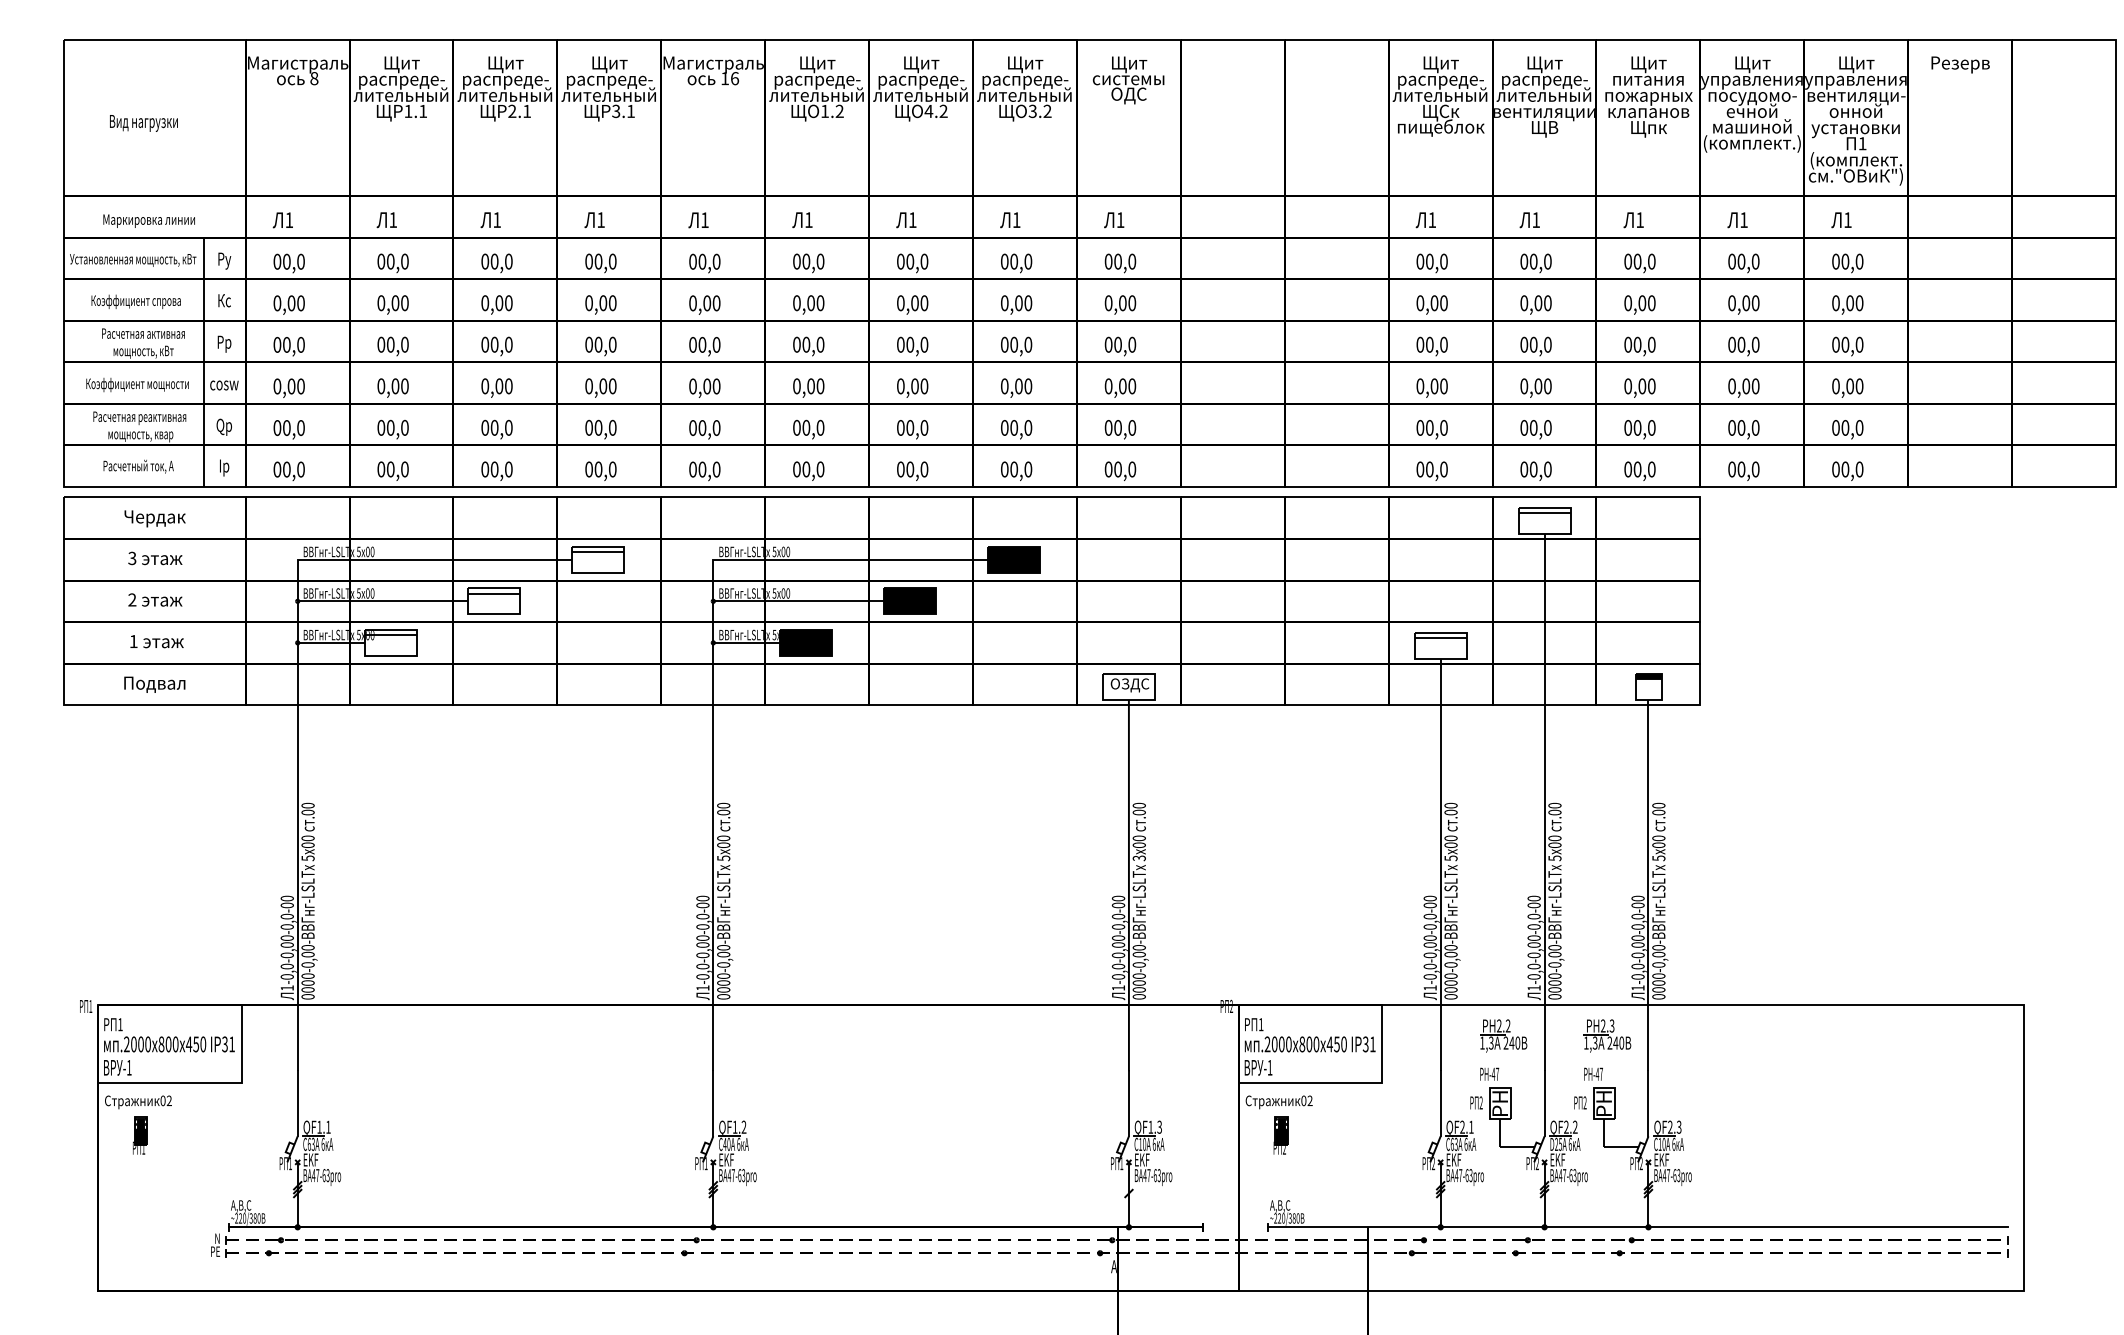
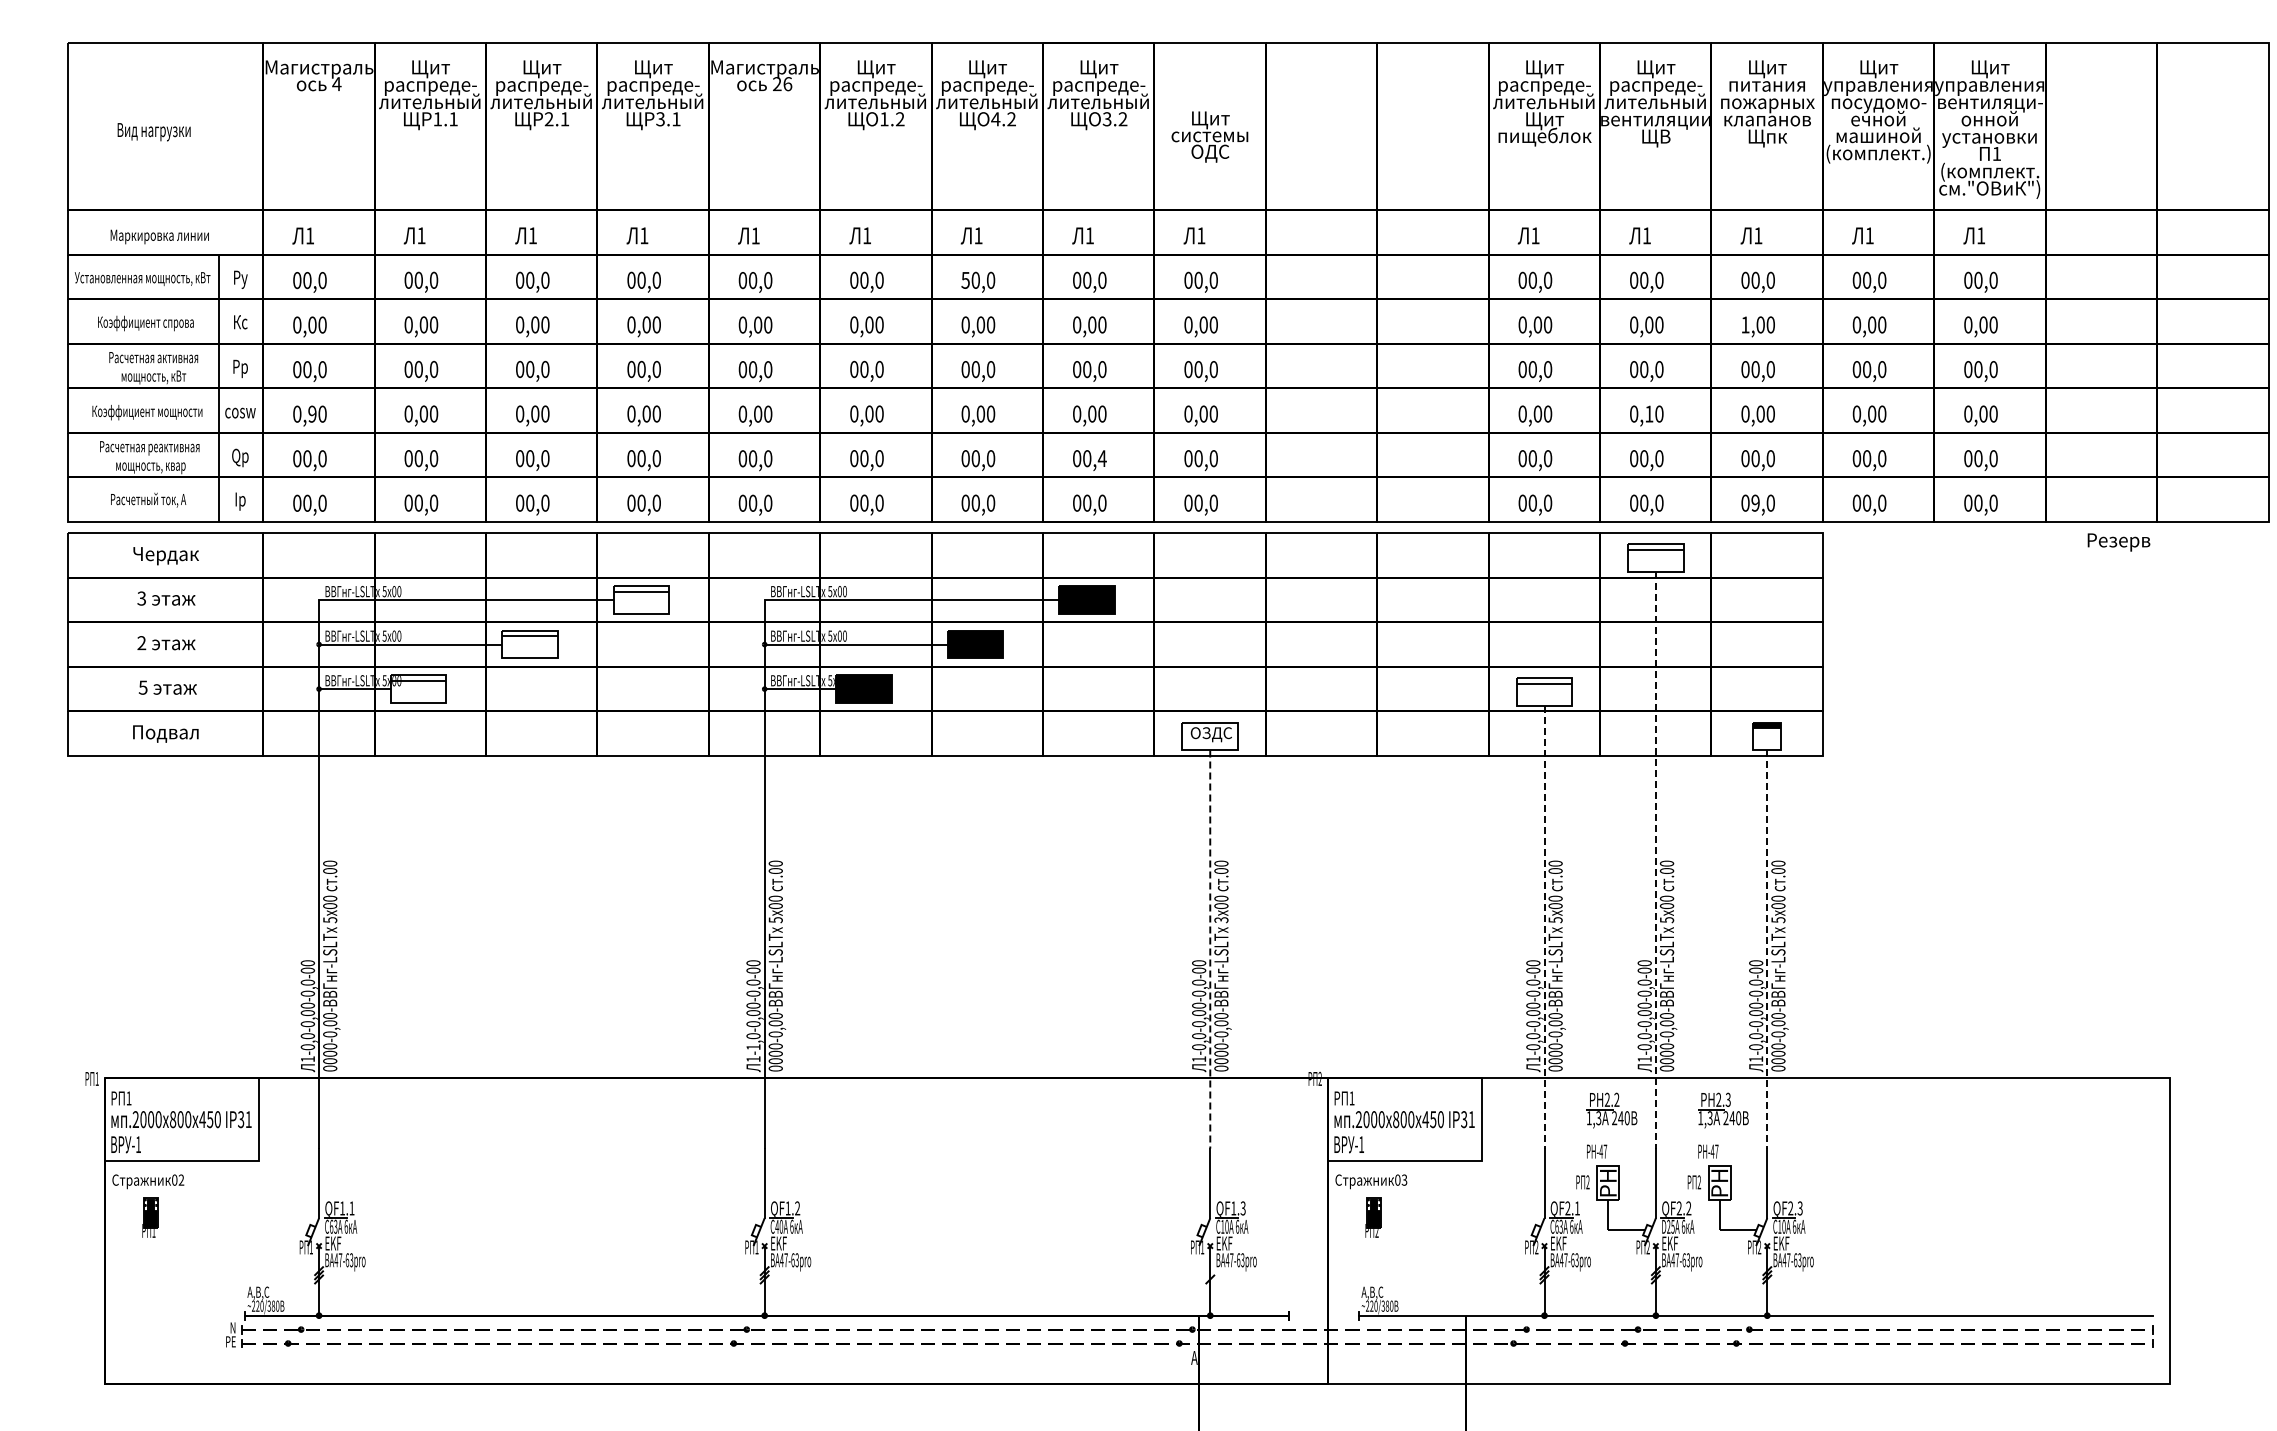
text: (1960, 64) -> (2118, 542), moved
text: (313, 78) -> (336, 84), 8 -> 4
text: (725, 78) -> (777, 83), 16 -> 26
text: (1128, 79) -> (1209, 136), moved
text: (1440, 113) -> (1544, 121), ЩСк -> Щит
text: (900, 260) -> (965, 279), 00,0 -> 50,0
text: (1628, 302) -> (1745, 324), 0,00 -> 1,00
text: (291, 385) -> (312, 413), 0,00 -> 0,90
text: (1538, 385) -> (1649, 413), 0,00 -> 0,10
text: (1027, 427) -> (1101, 458), 00,0 -> 00,4
text: (1637, 468) -> (1755, 502), 00,0 -> 09,0
text: (133, 641) -> (142, 687), 1 -> 5
line: (1544, 802) -> (1655, 860), solid -> dashed
line: (1440, 865) -> (1544, 927), solid -> dashed
line: (1129, 886) -> (1210, 950), solid -> dashed
line: (1648, 886) -> (1767, 950), solid -> dashed
text: (702, 977) -> (753, 1047), 1-0,0-0,00-0,0-00 -> 1-1,0-0,00-0,0-00
text: (1310, 1101) -> (1404, 1180), 02 -> 03

